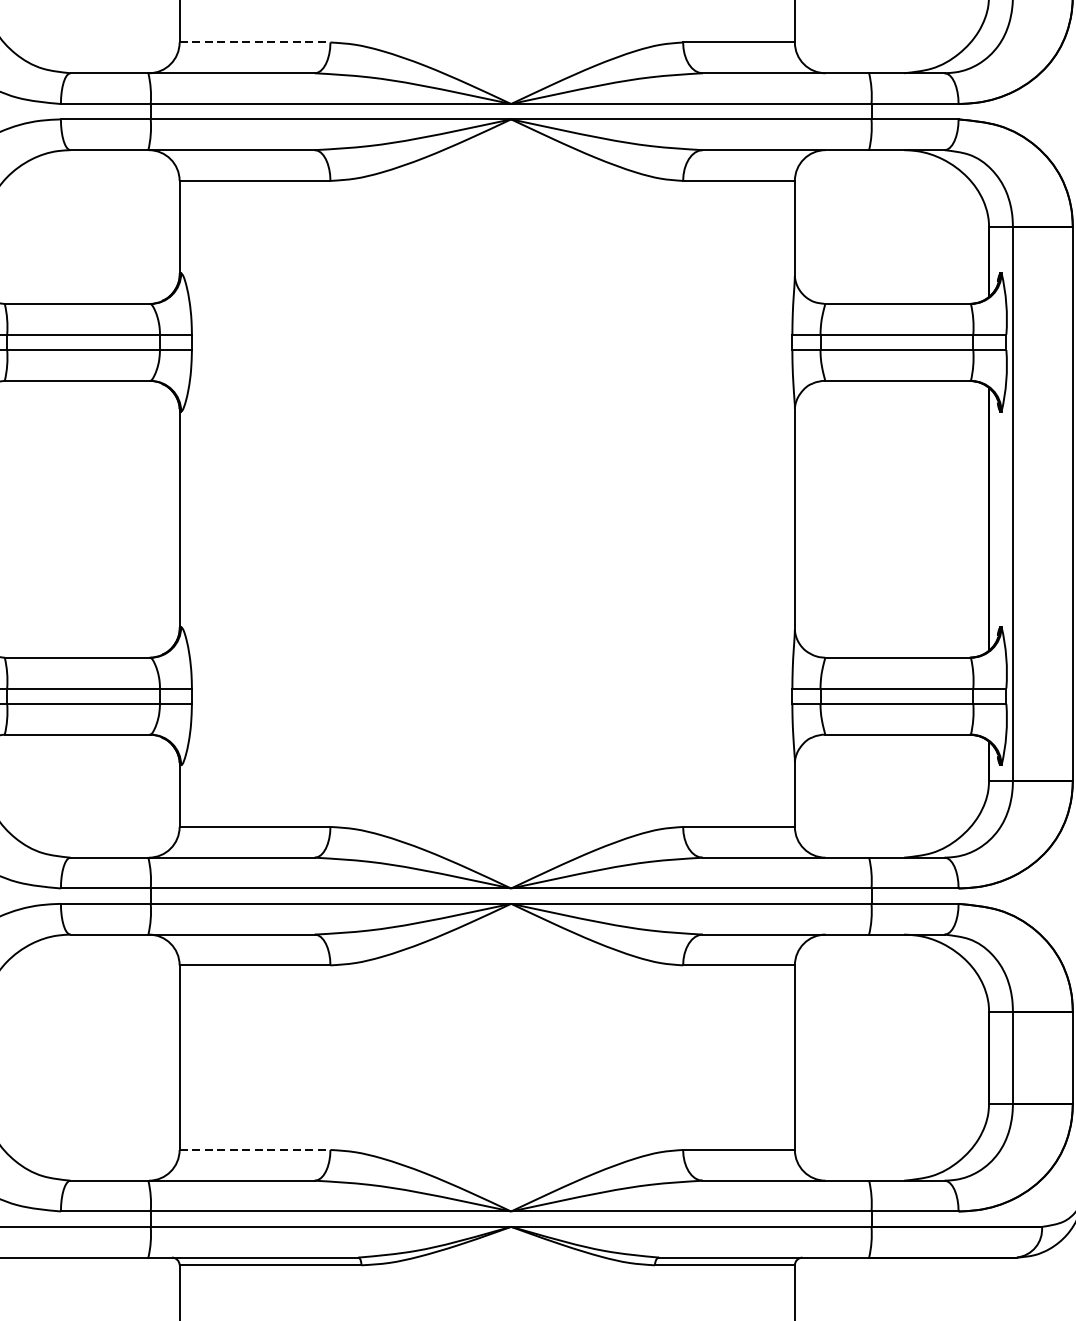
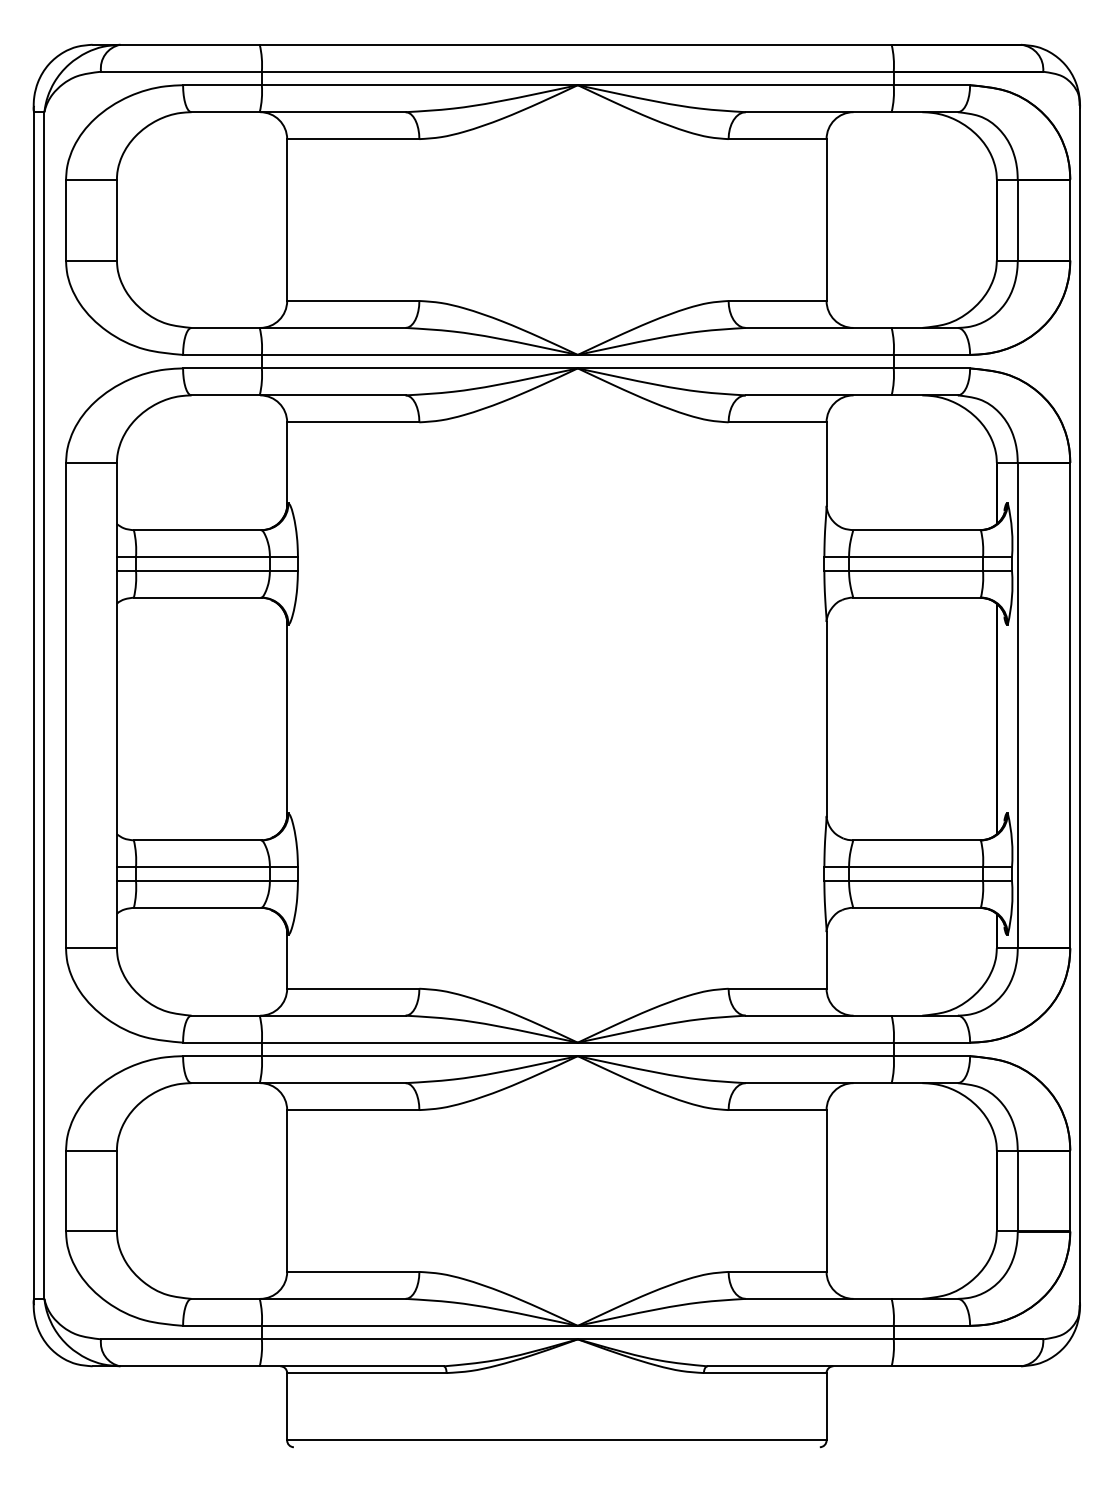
line: (255, 41) -> (353, 300), dashed -> solid
line: (255, 1149) -> (353, 1271), dashed -> solid

